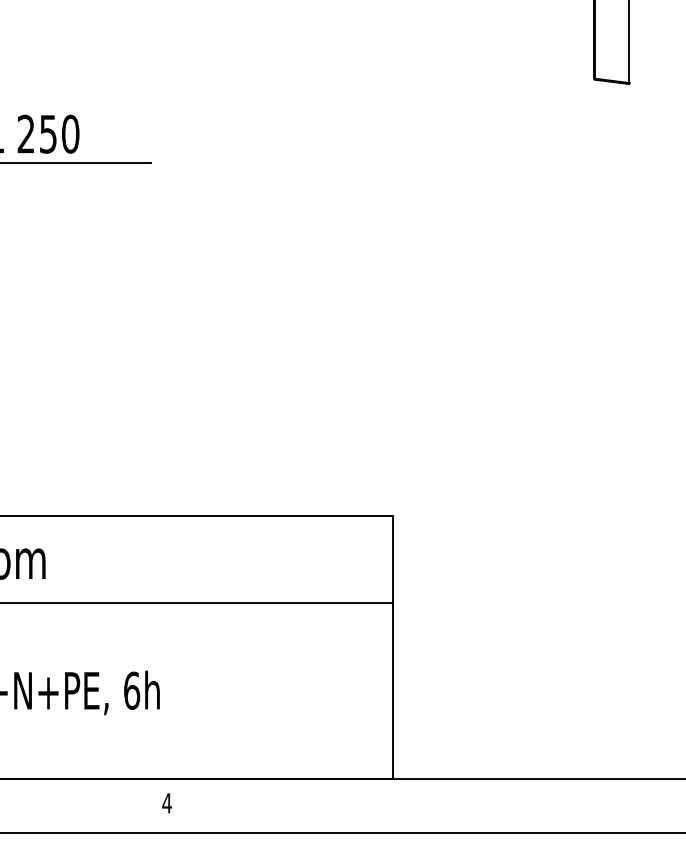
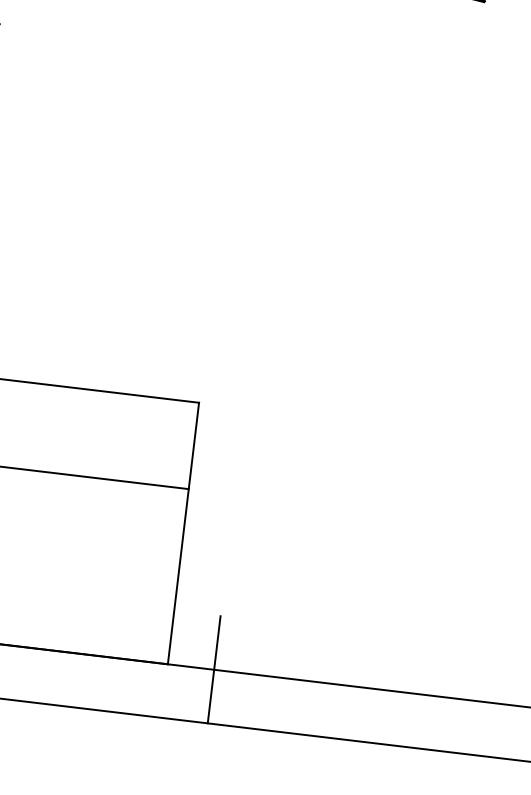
line: (440, 778) -> (214, 669), added

